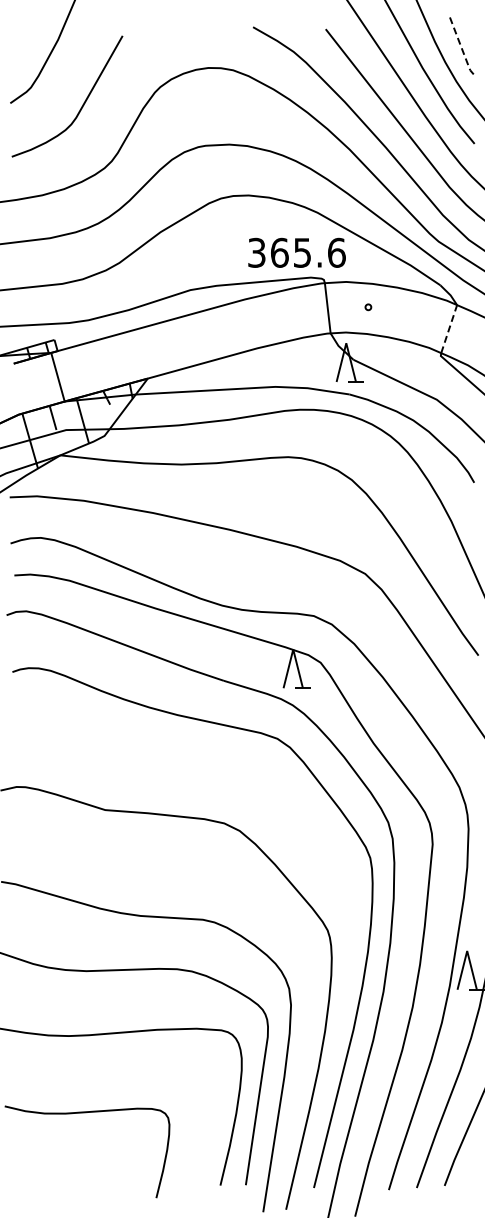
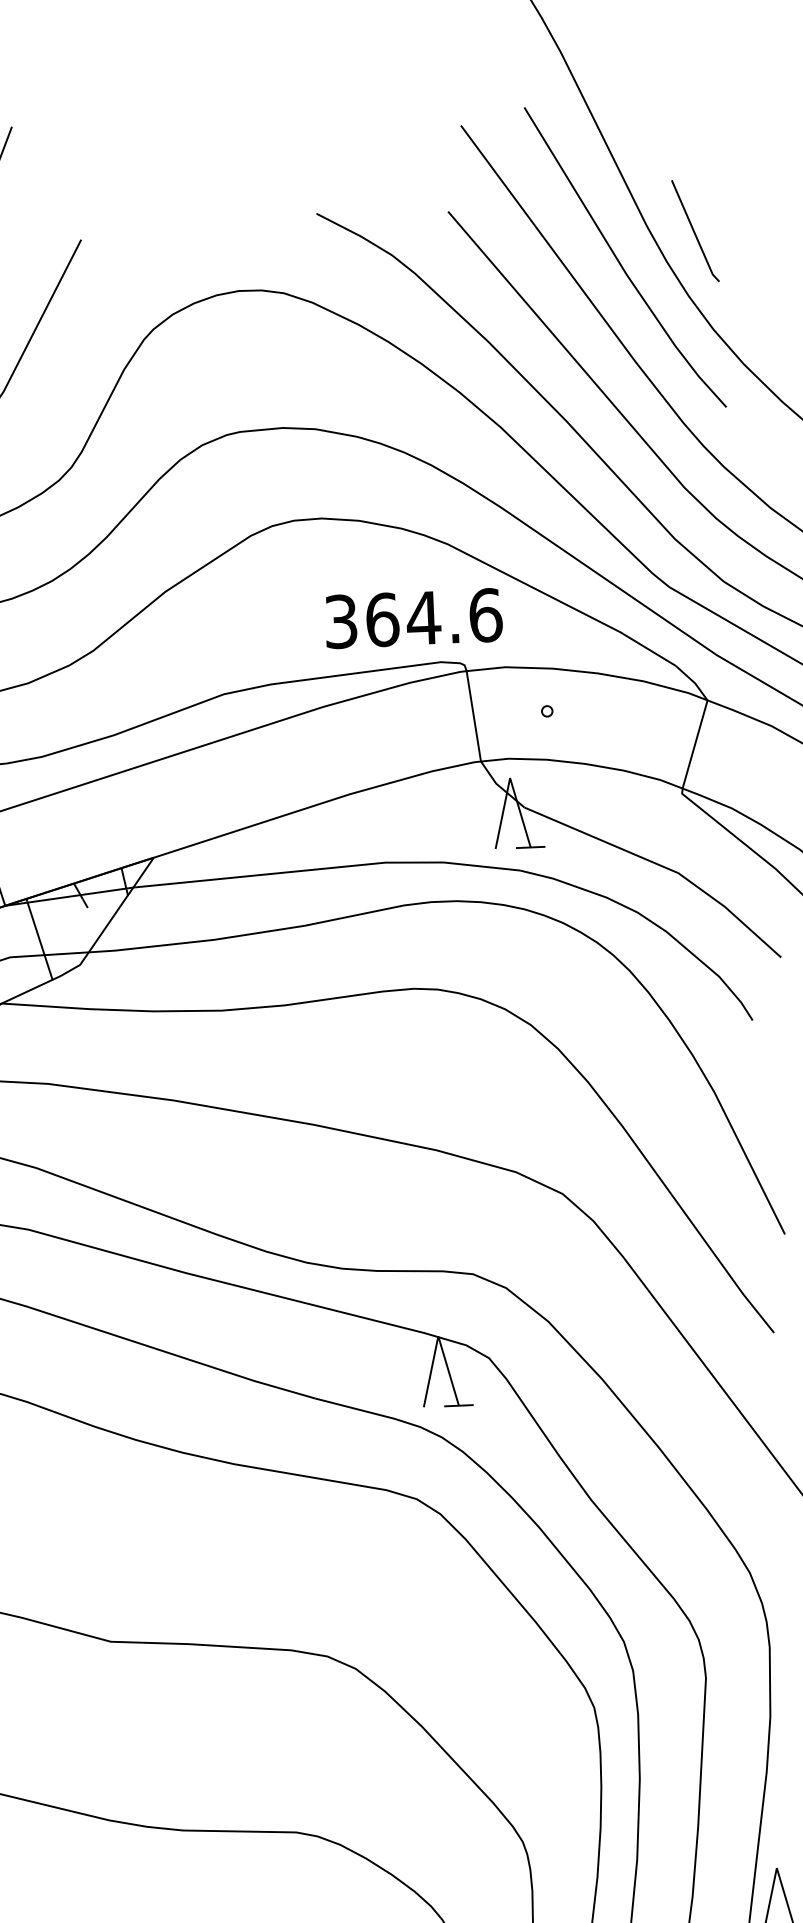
line: (461, 46) -> (695, 232), dashed -> solid
text: (302, 252) -> (423, 617), 365.6 -> 364.6
line: (449, 328) -> (695, 743), dashed -> solid

